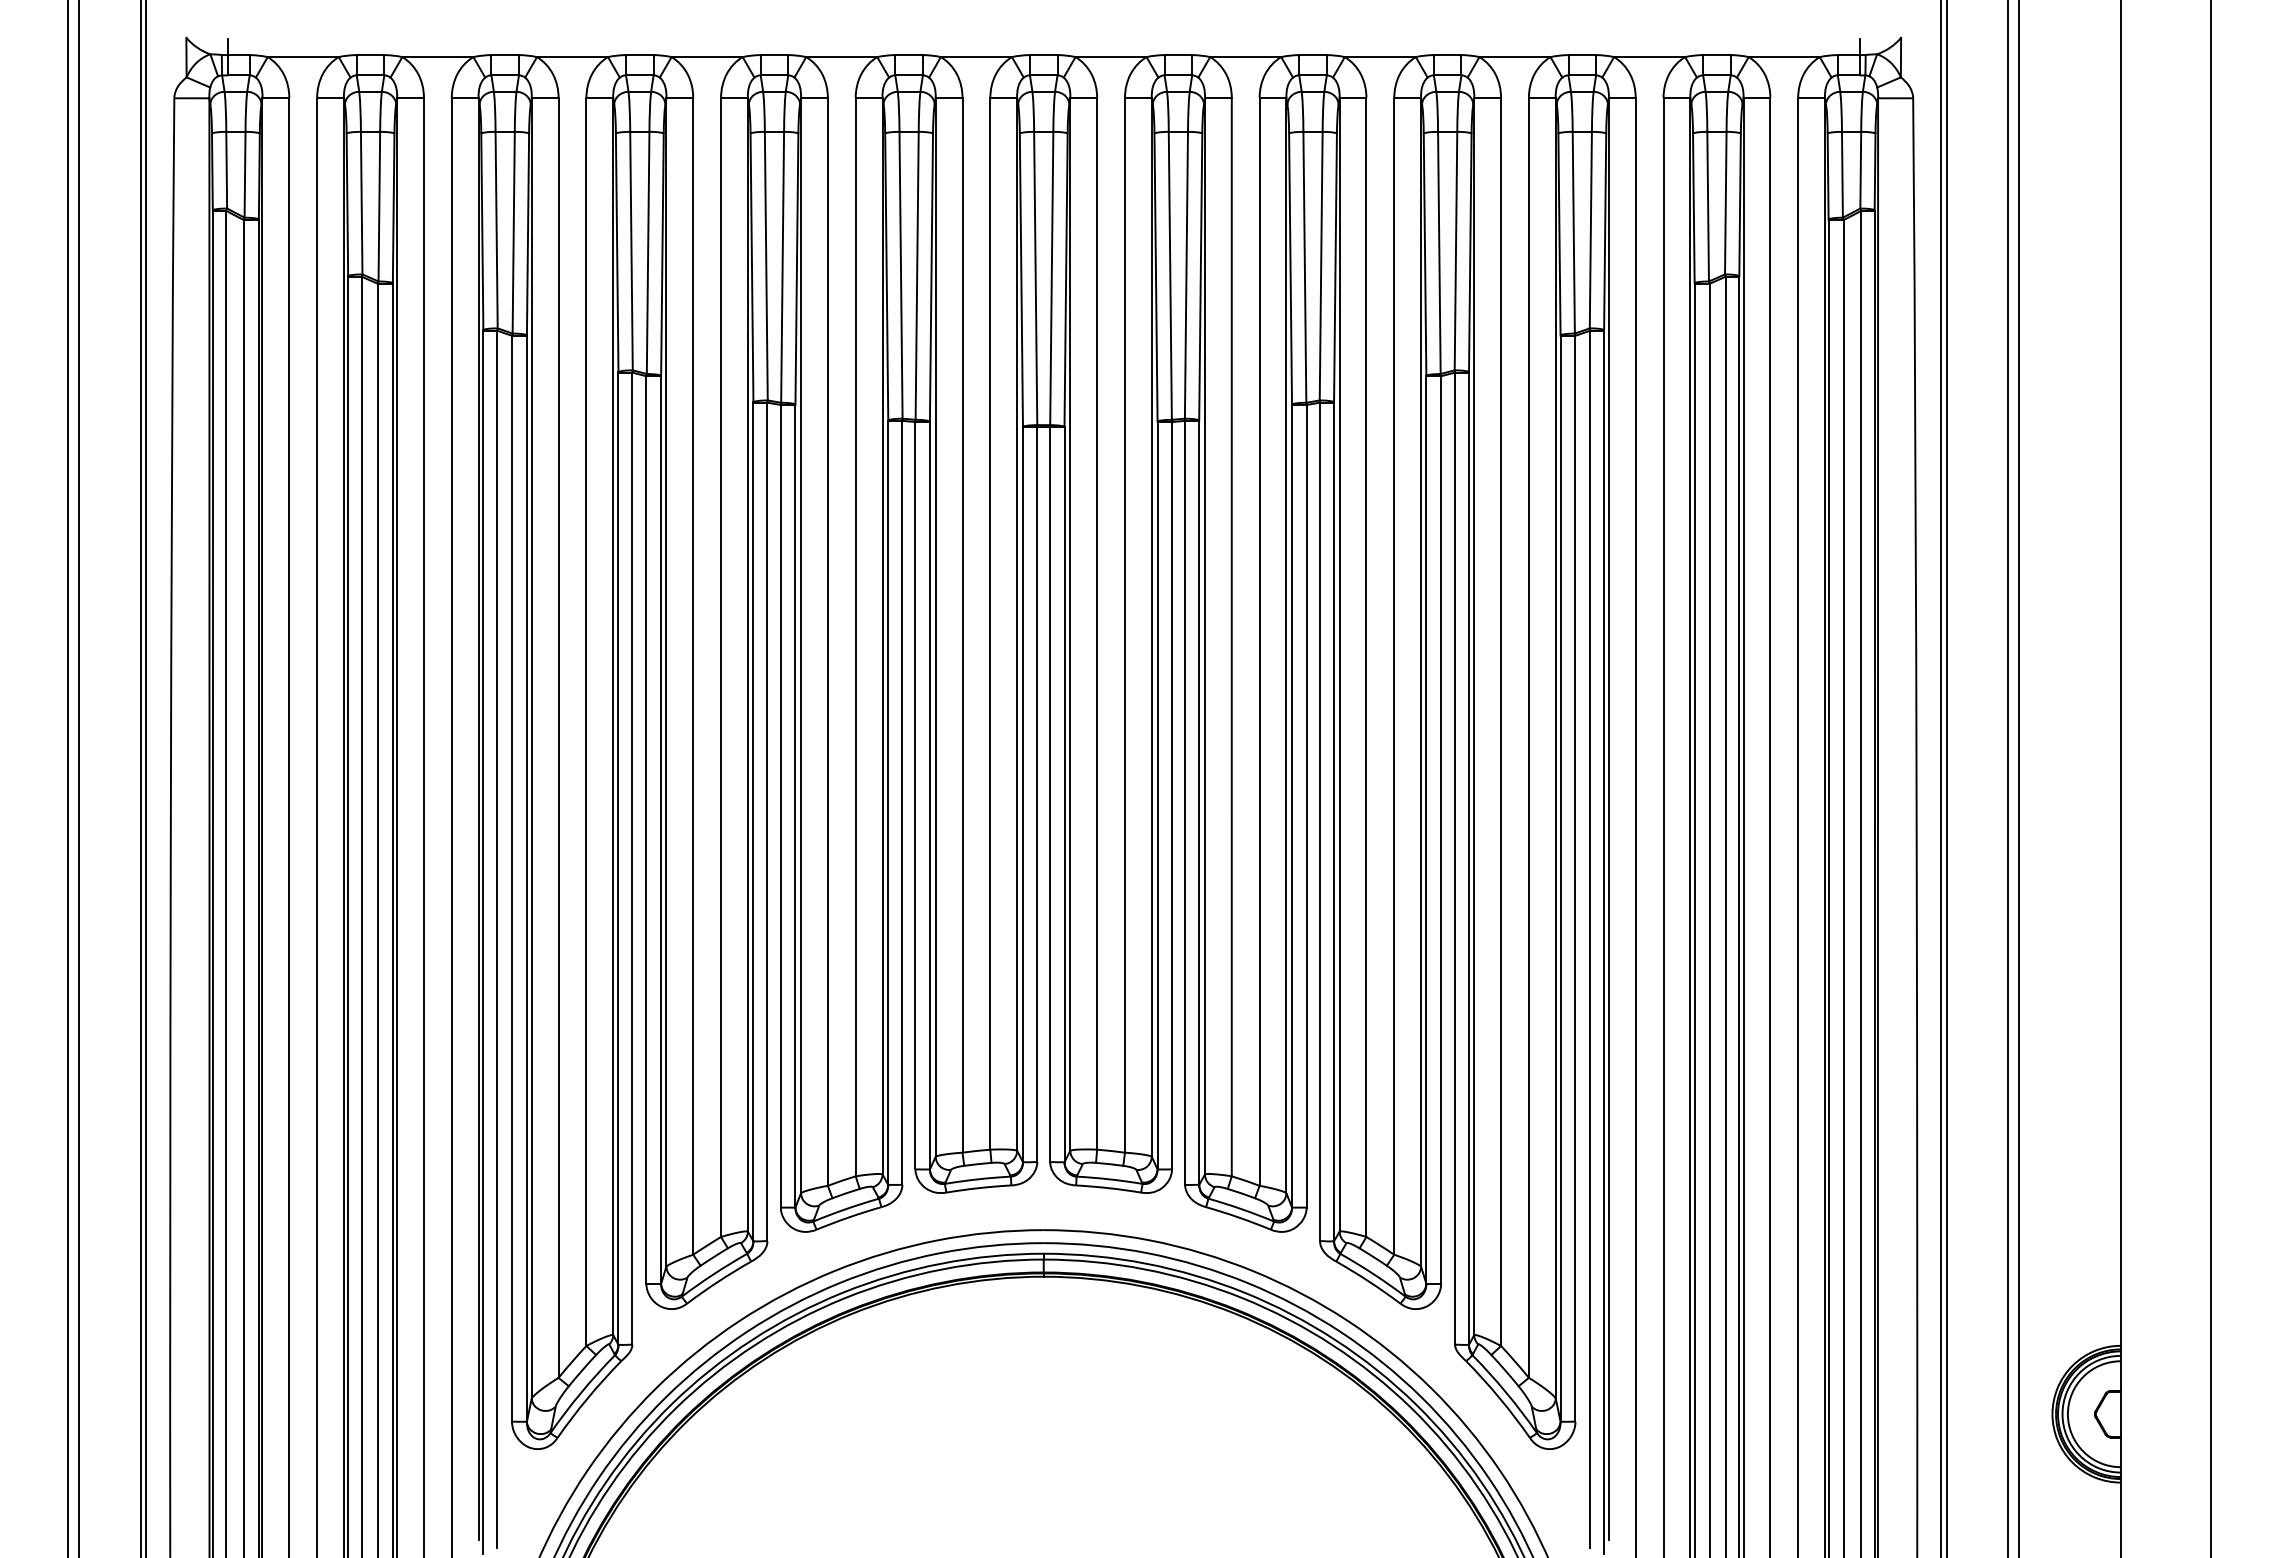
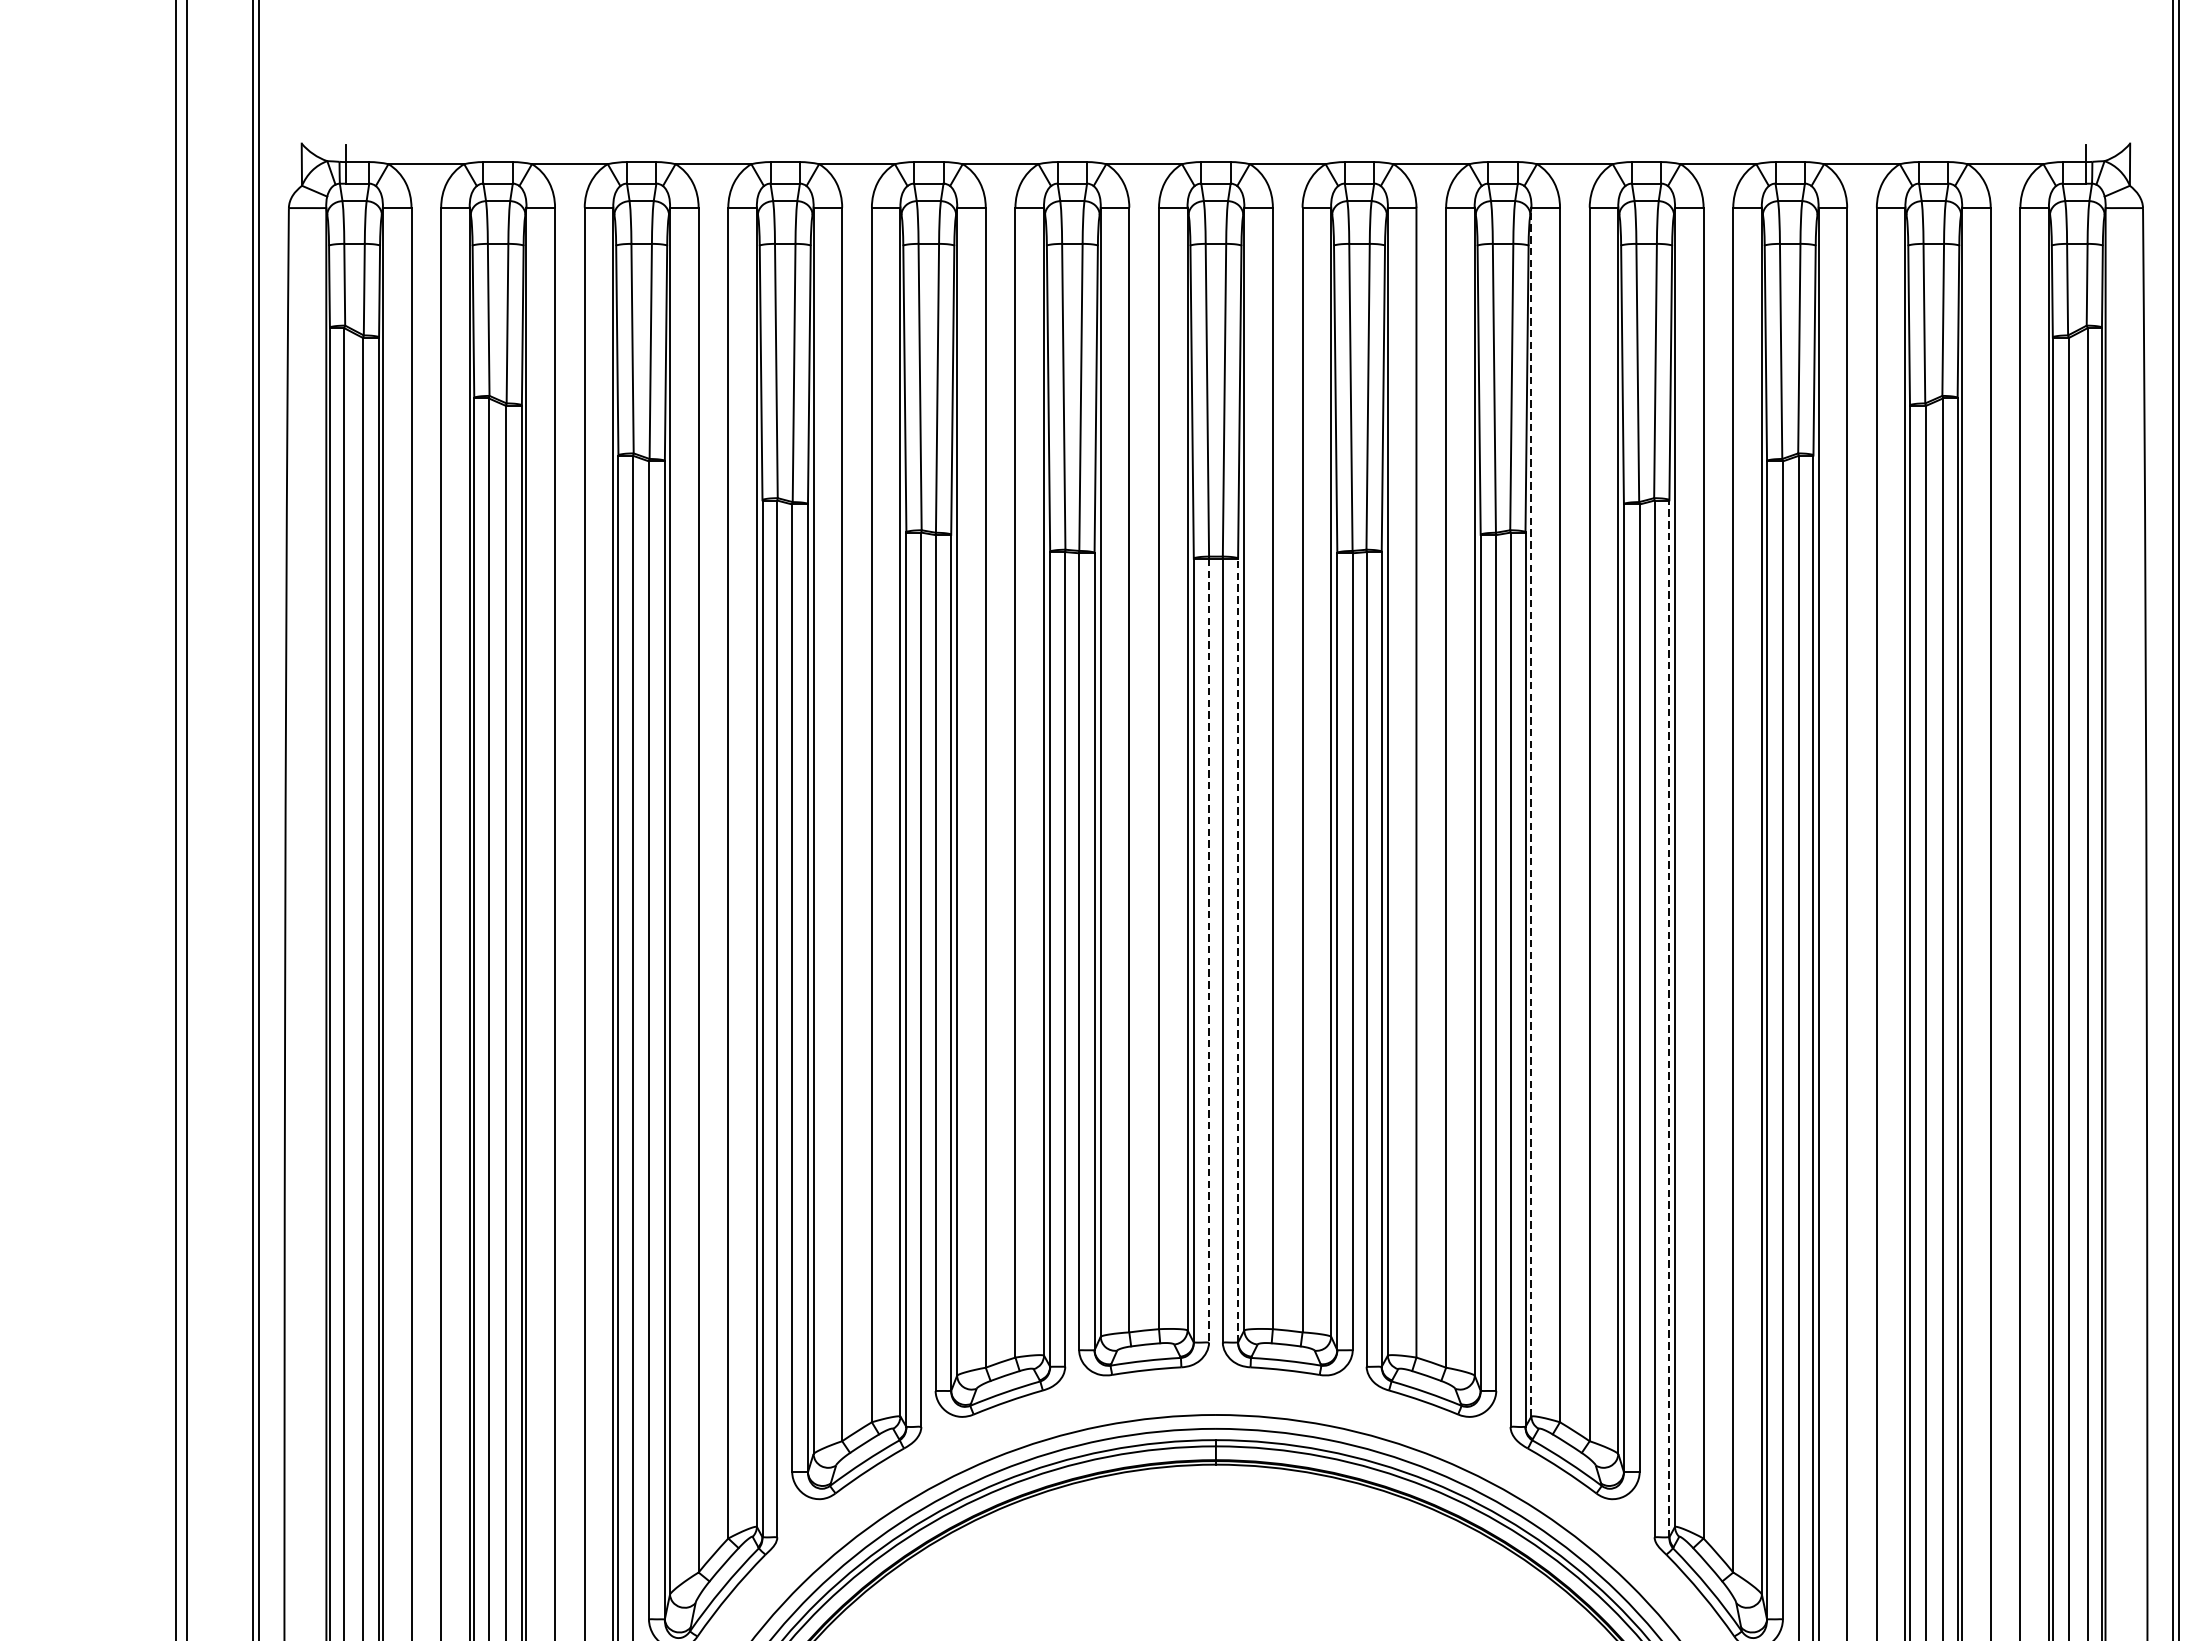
line: (1339, 664) -> (1531, 811), solid -> dashed
line: (1064, 794) -> (1238, 950), solid -> dashed
line: (1037, 795) -> (1209, 951), solid -> dashed
line: (1469, 858) -> (1669, 1018), solid -> dashed

